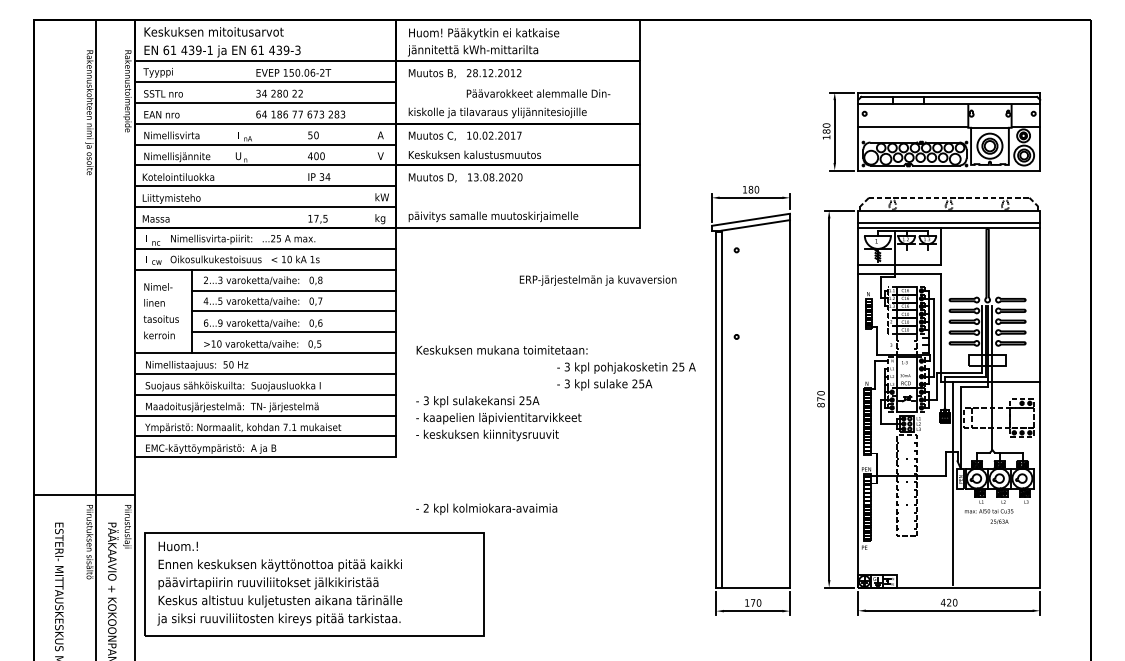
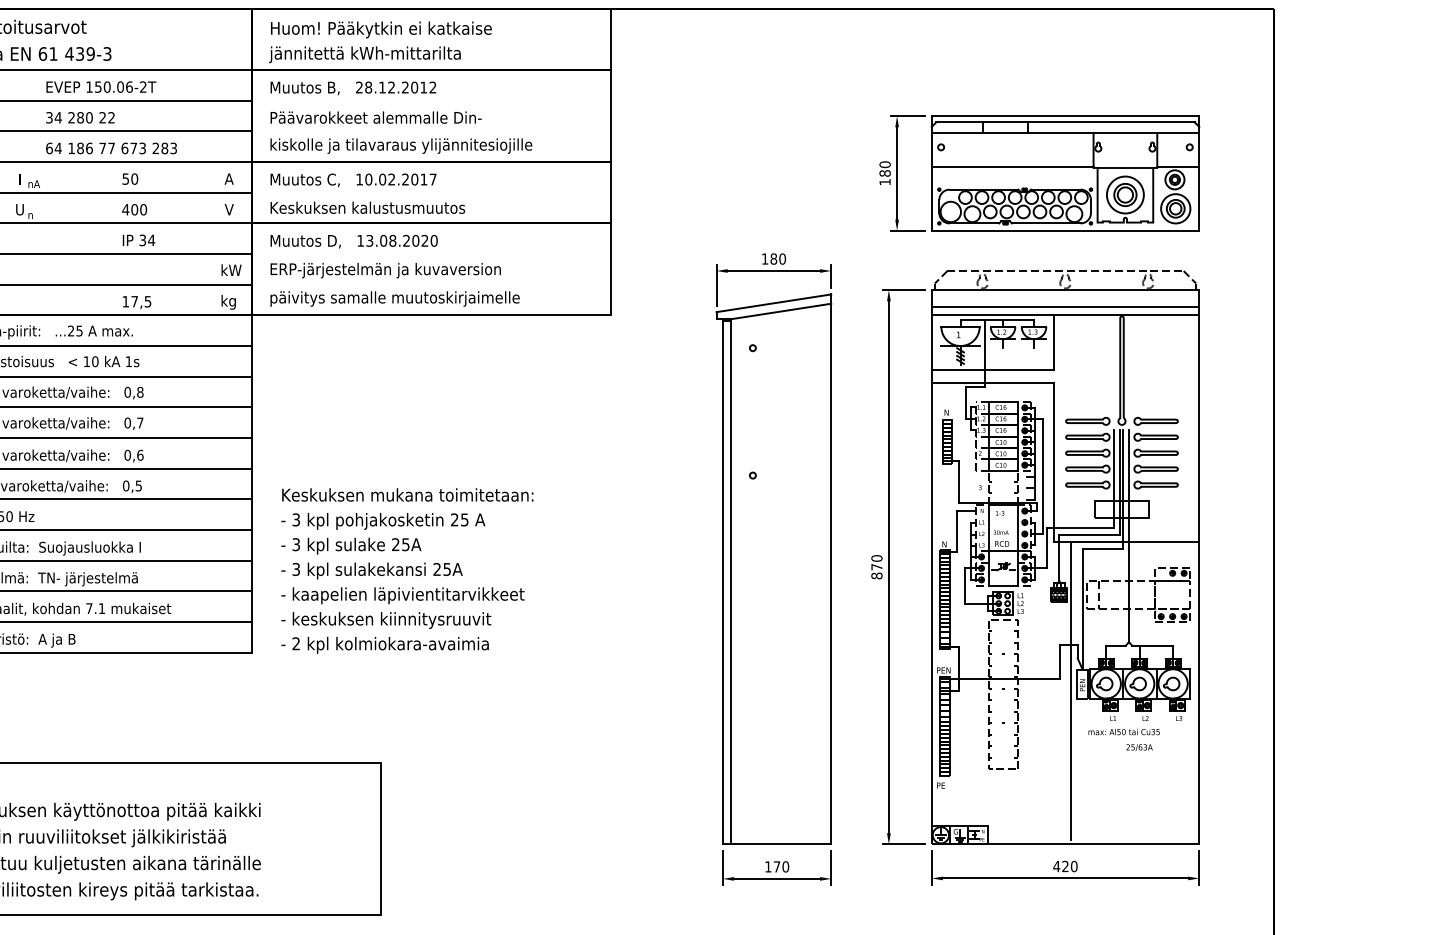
text: (538, 93) -> (376, 117), moved
text: (597, 280) -> (384, 270), moved
text: (626, 376) -> (383, 533), moved
text: (486, 508) -> (384, 644), moved

